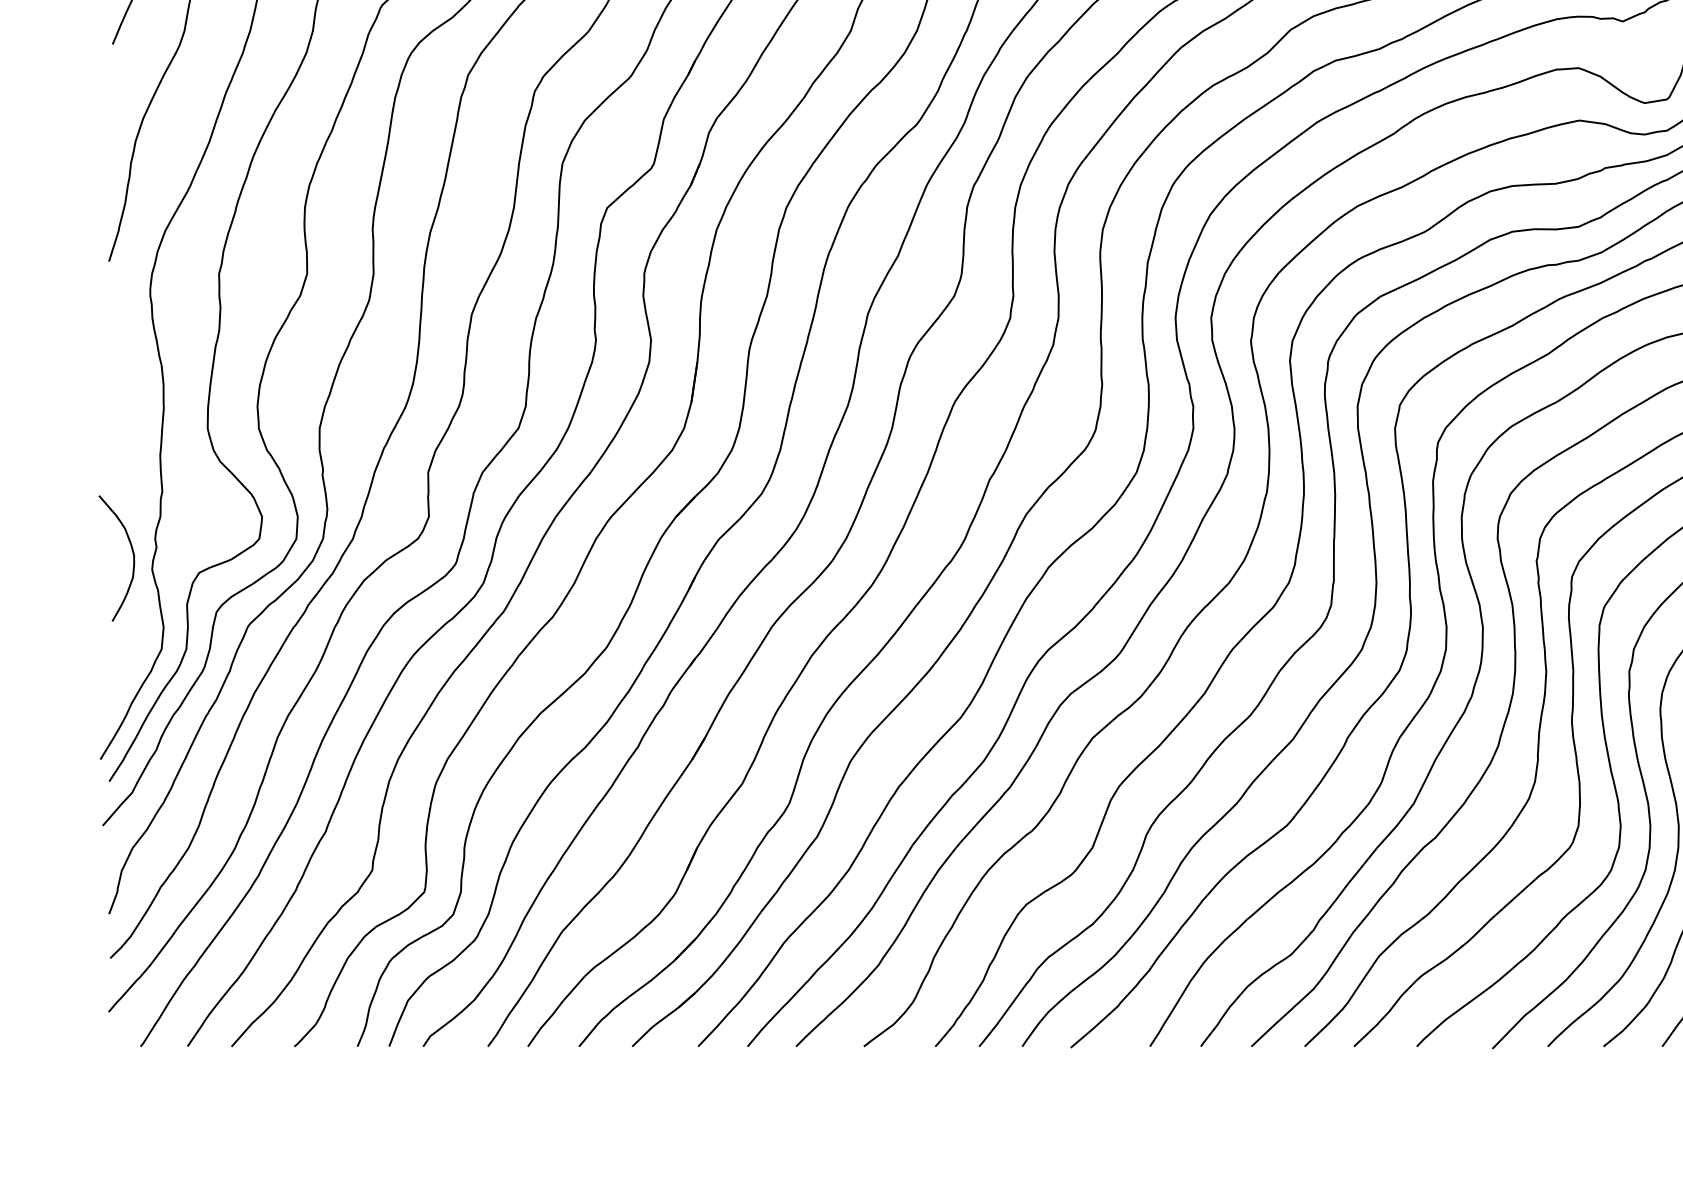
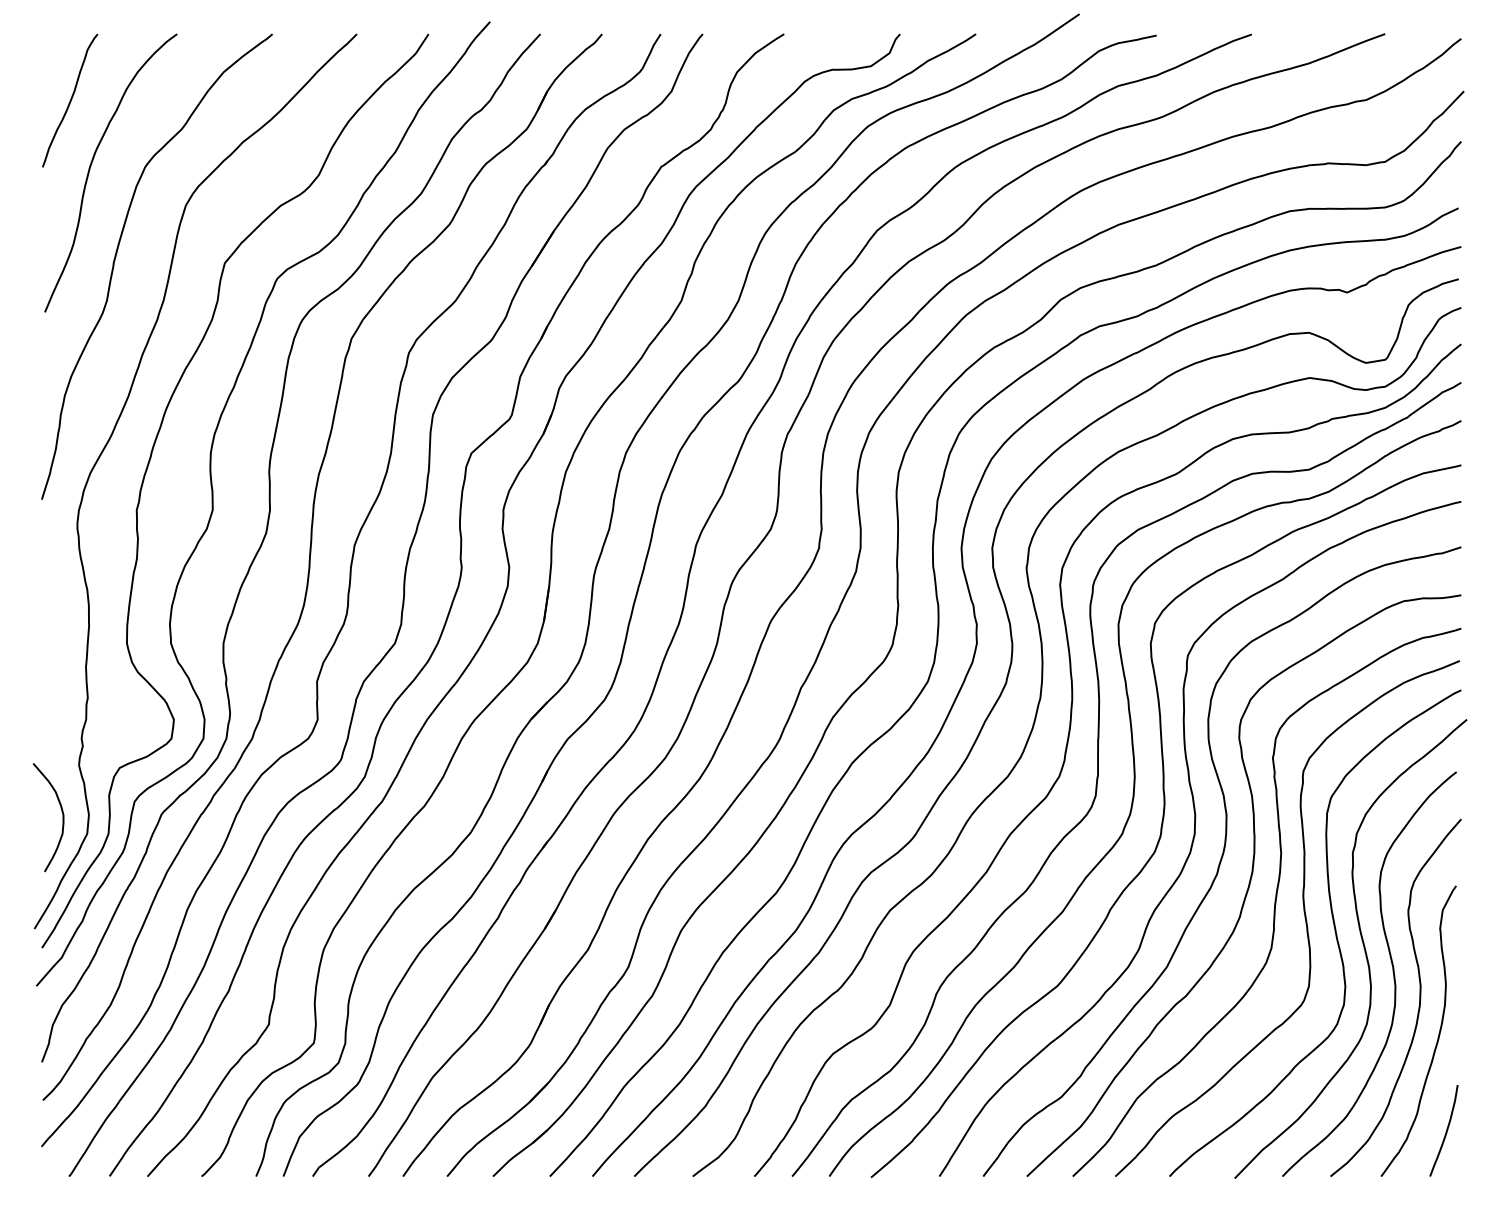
curve: (131, 552) -> (61, 812), moved

